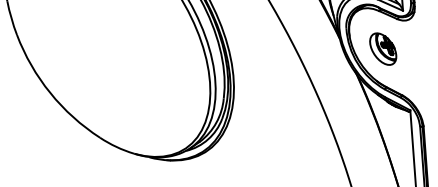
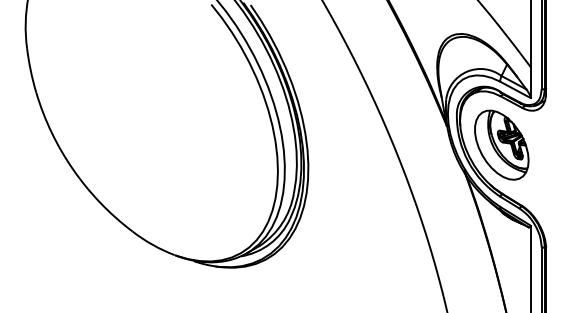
part: (382, 48) -> (501, 144), size x1.67

